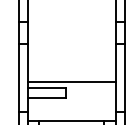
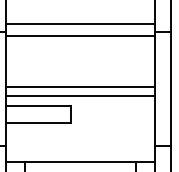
line: (71, 40) -> (80, 25), added
line: (71, 47) -> (80, 36), added
line: (71, 77) -> (80, 87), added

